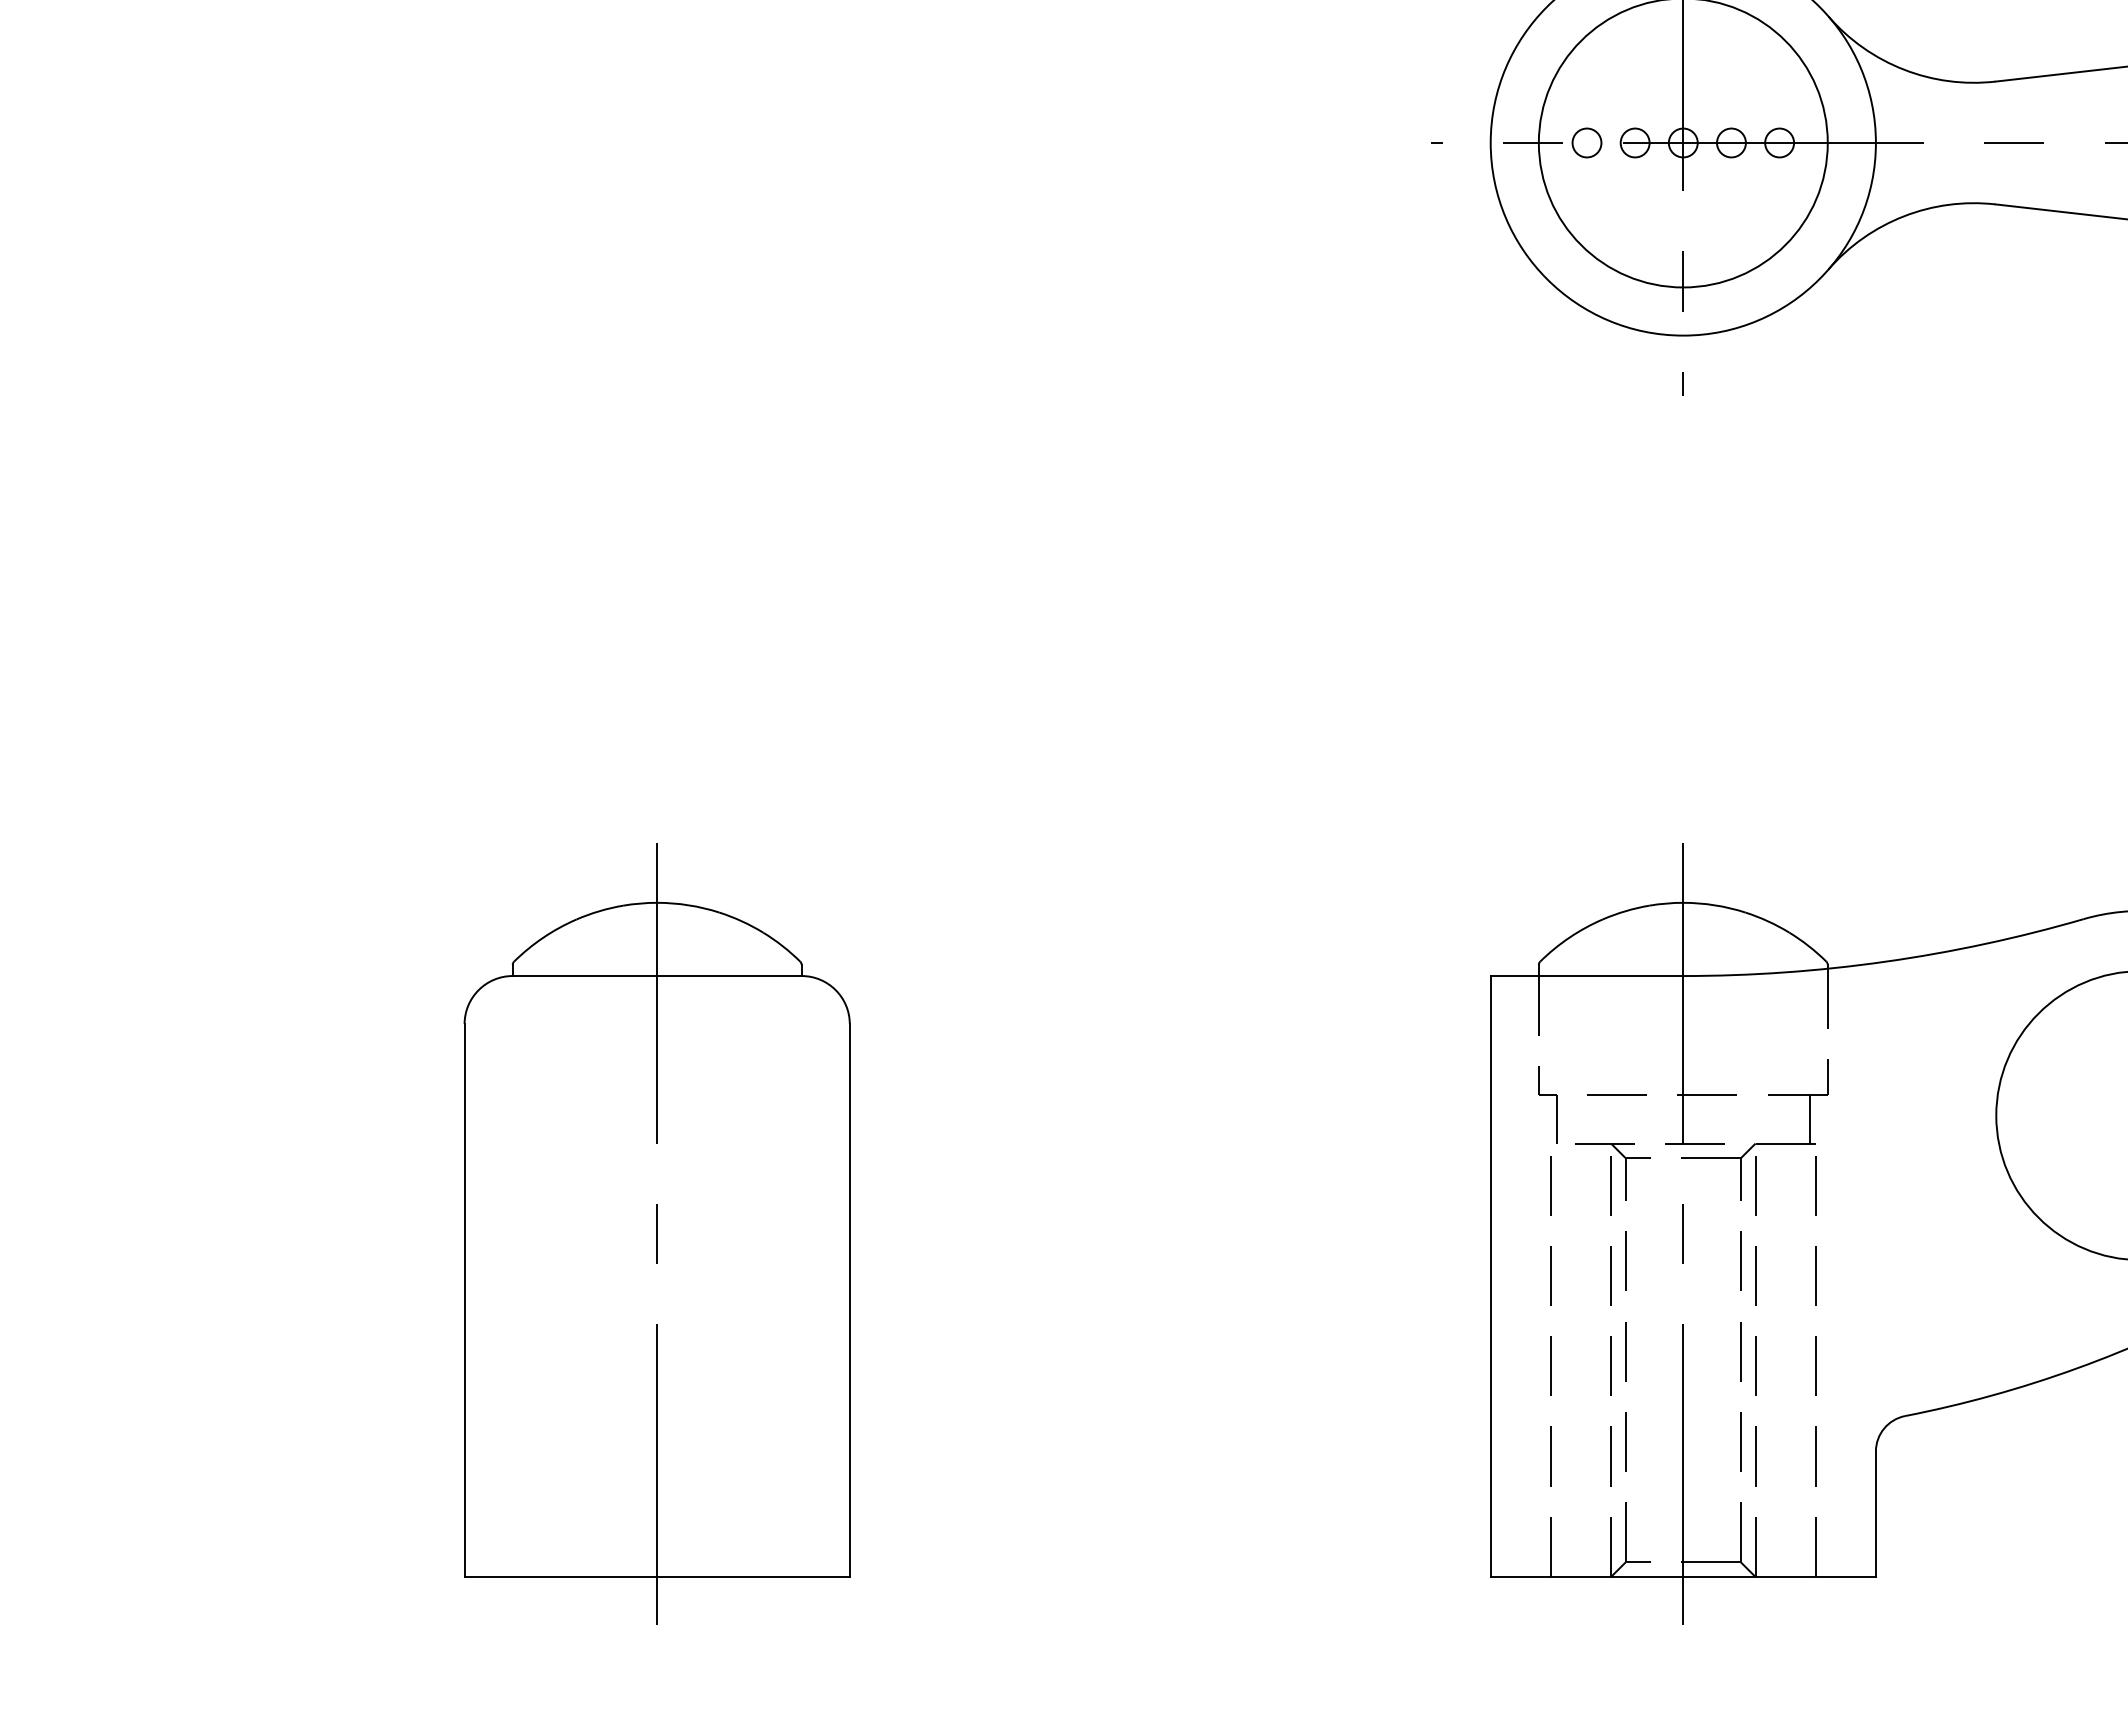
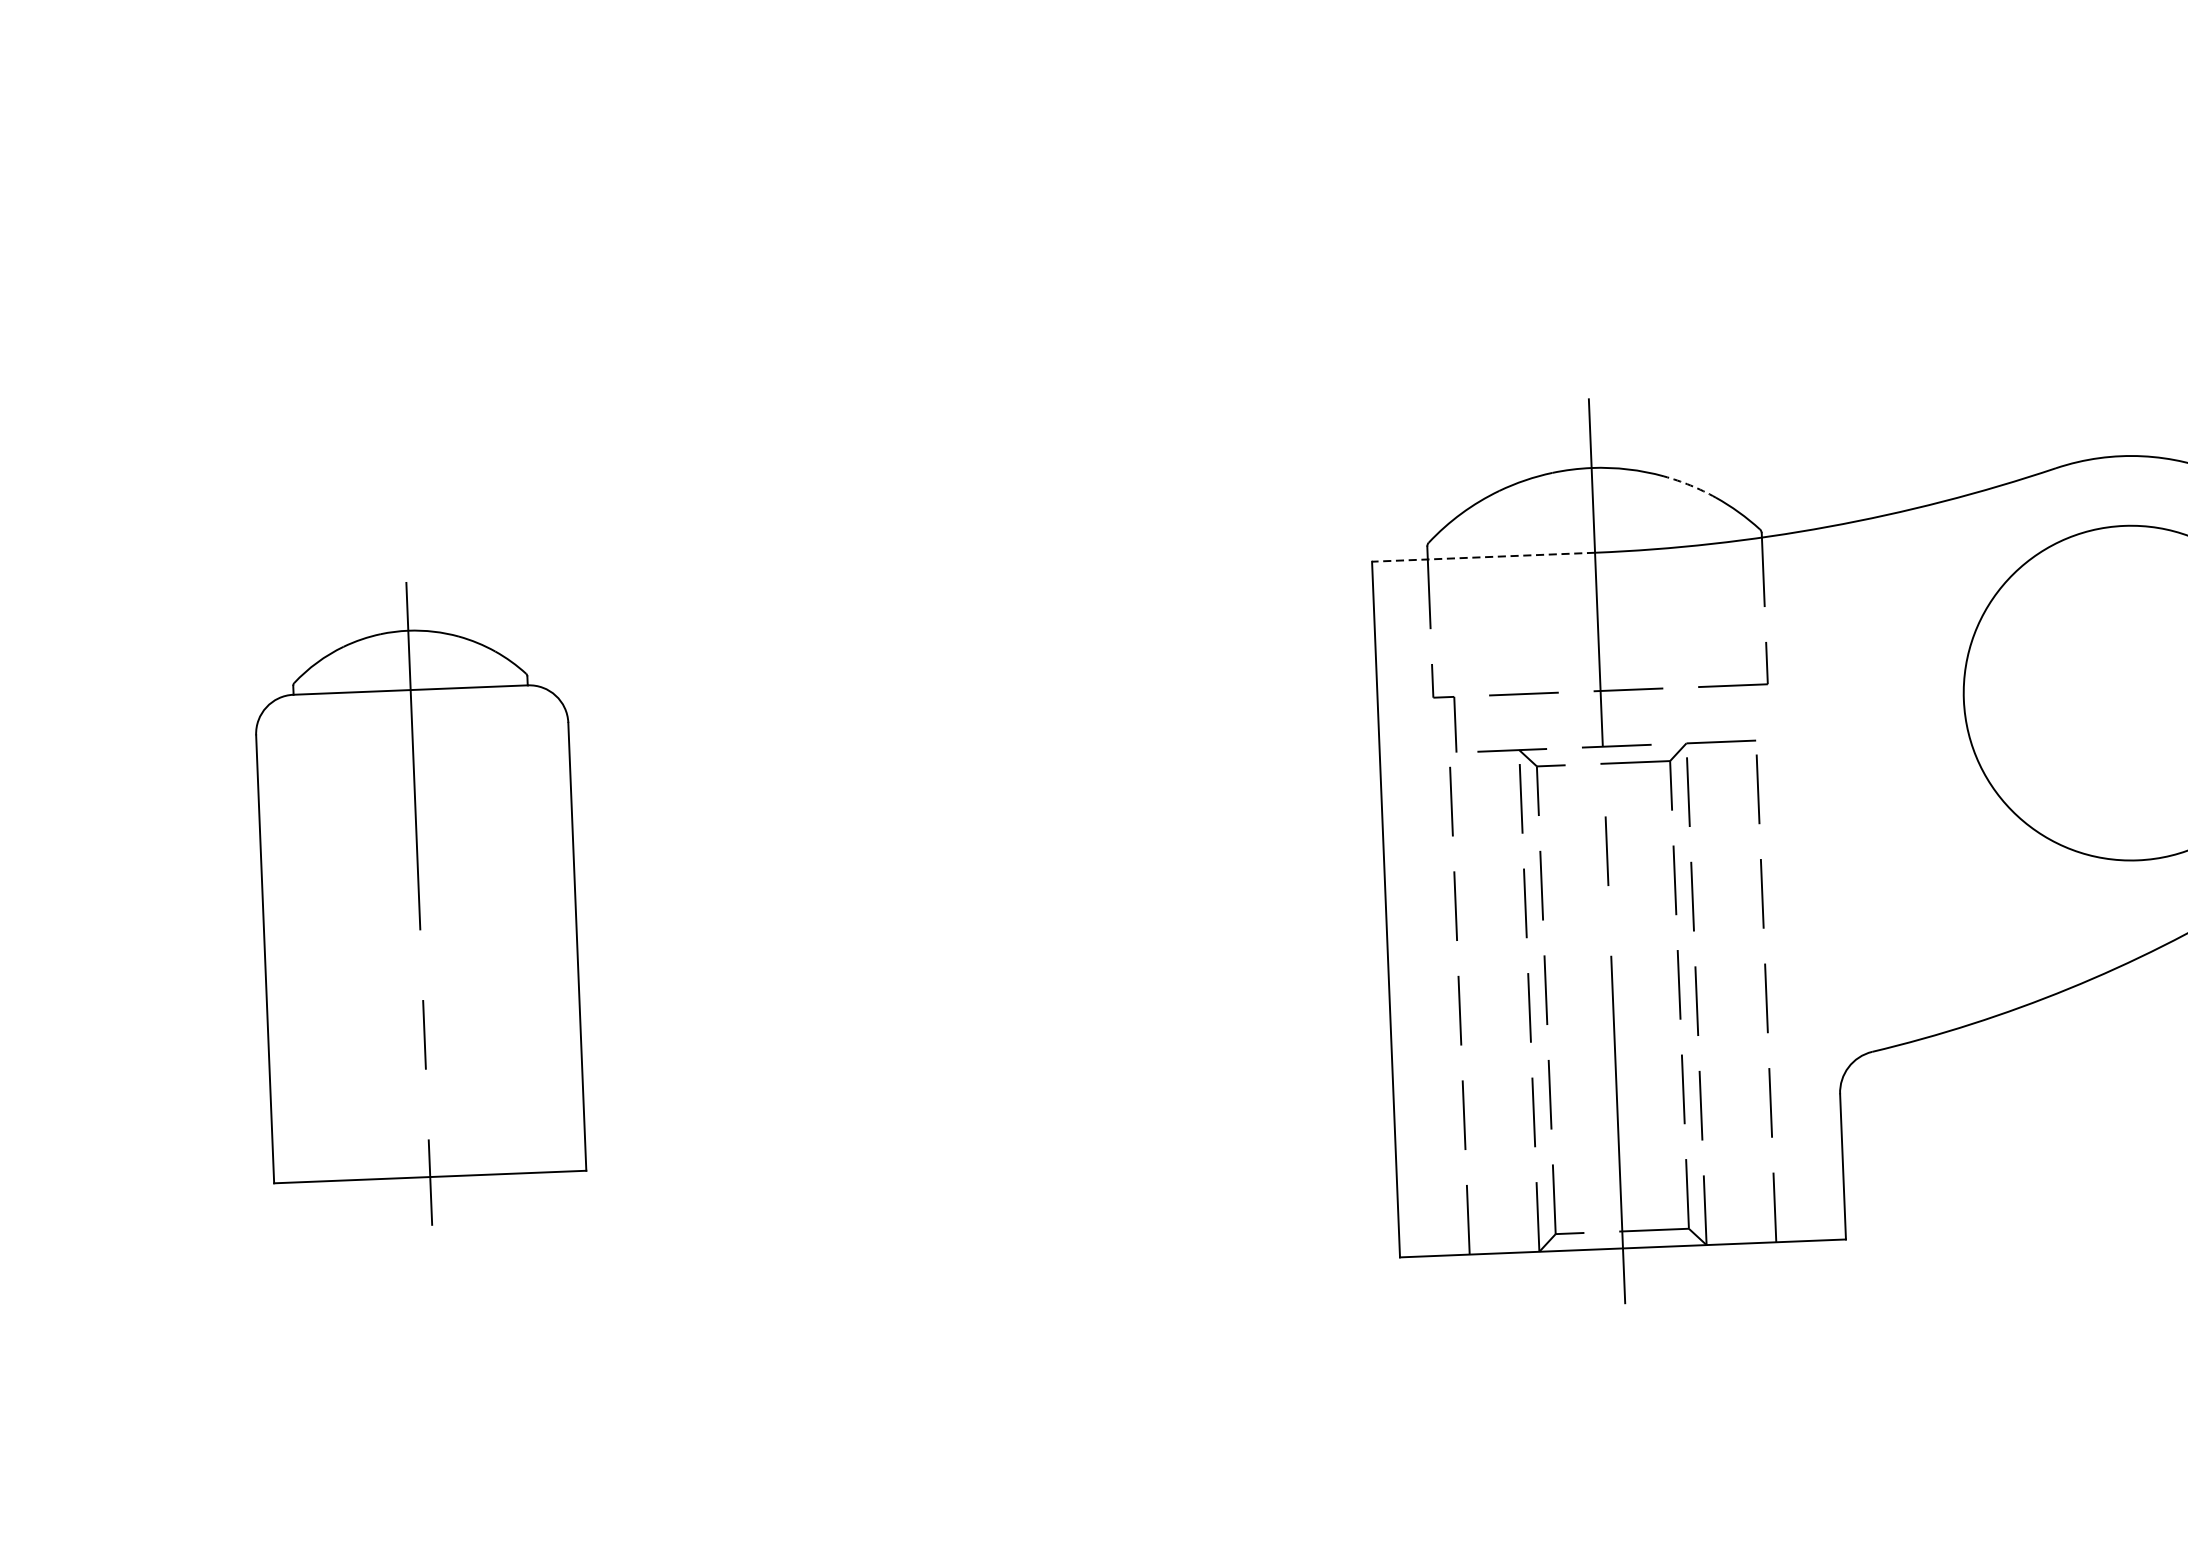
arc: (1768, 921) -> (1691, 485), solid -> dashed
line: (1586, 976) -> (1482, 557), solid -> dashed
line: (1809, 1119) -> (1747, 712), removed
part: (656, 1233) -> (418, 898), size x0.7

